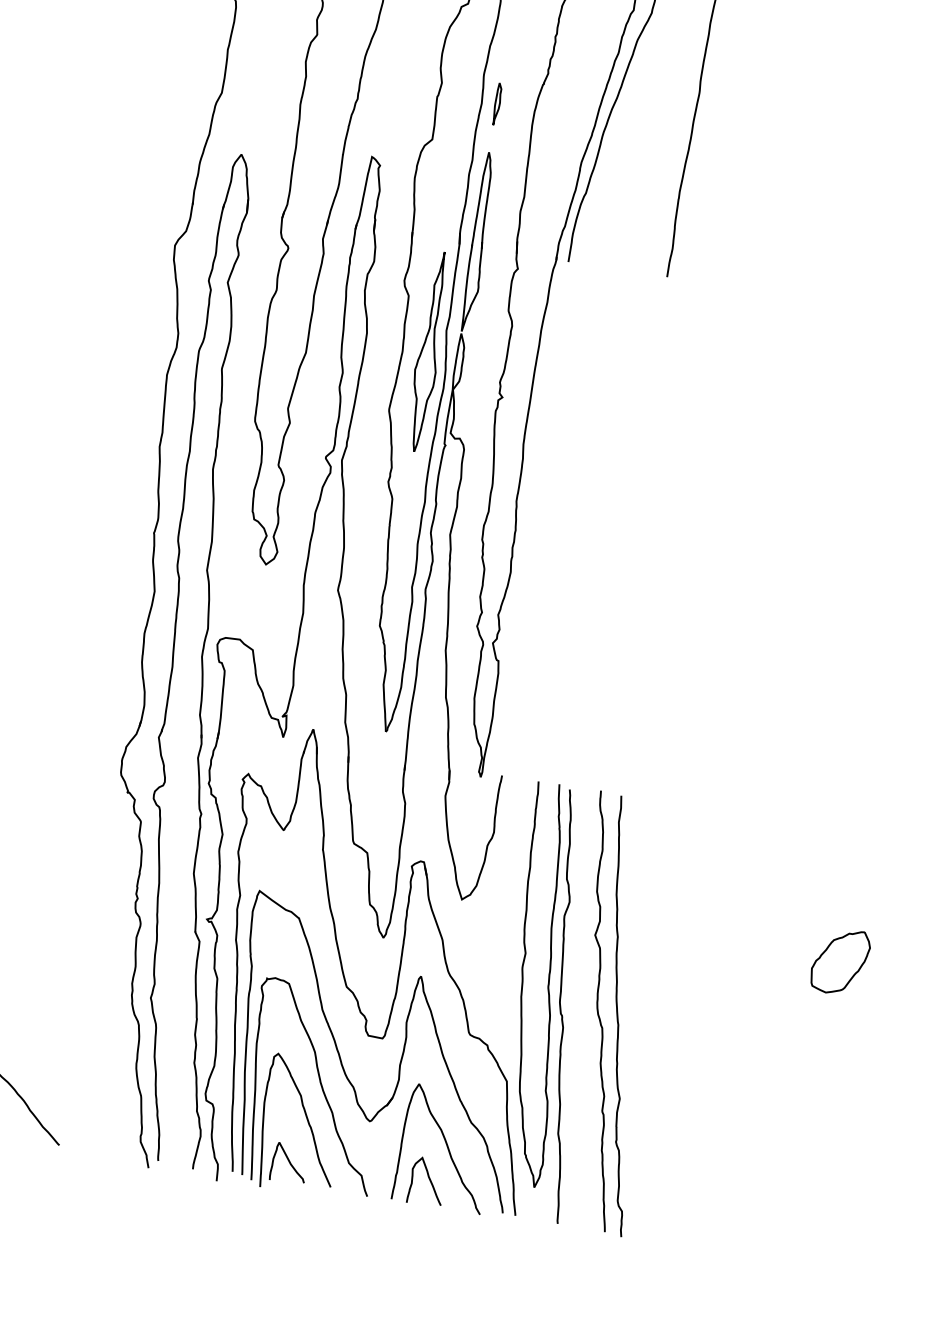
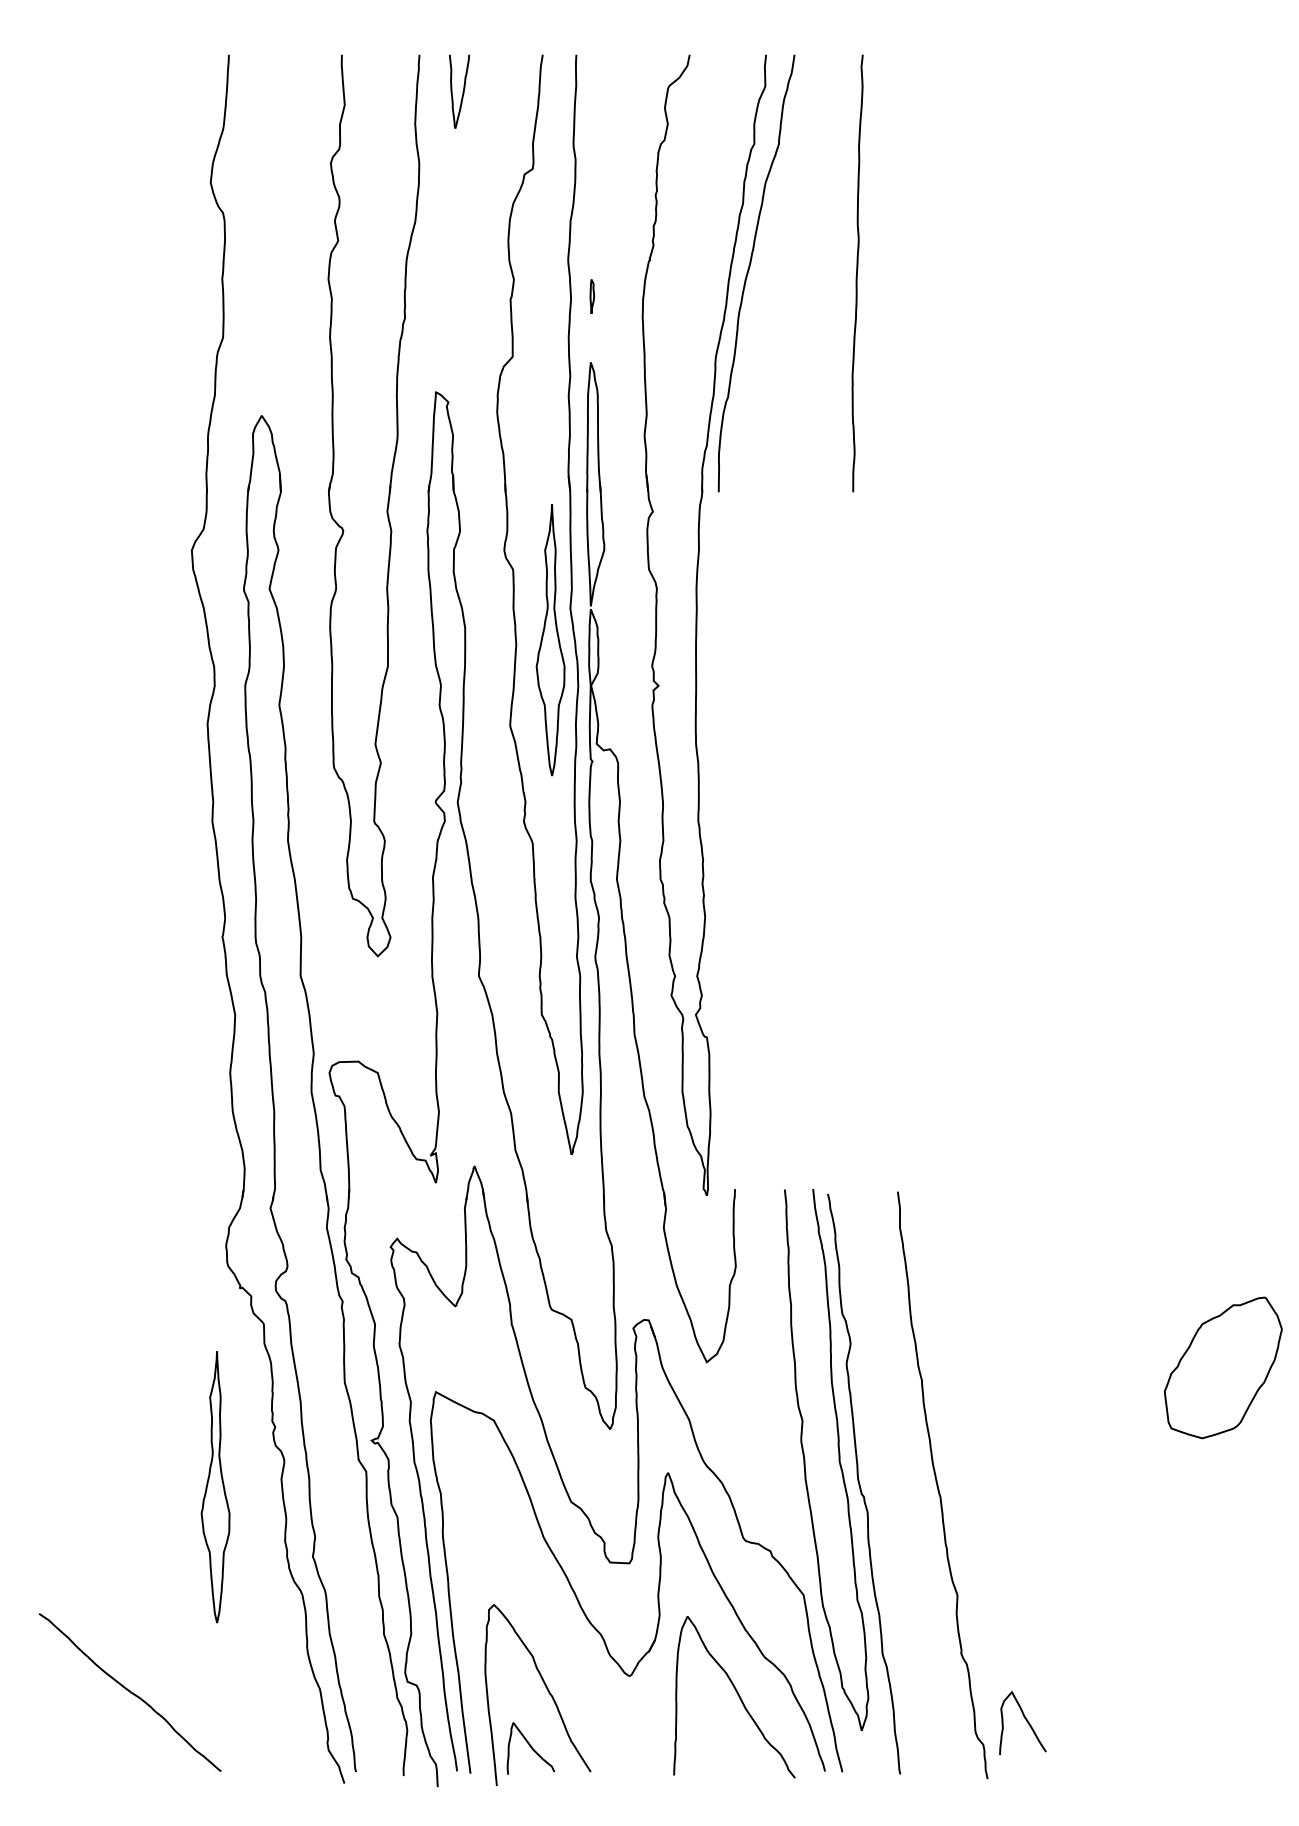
part: (497, 104) -> (592, 296), size x0.6
part: (87, 936) -> (215, 1487), added
part: (839, 961) -> (1222, 1367), size x1.6
curve: (598, 1010) -> (911, 1482), removed
curve: (320, 1084) -> (556, 1637), removed
curve: (429, 1180) -> (1025, 1720), moved

